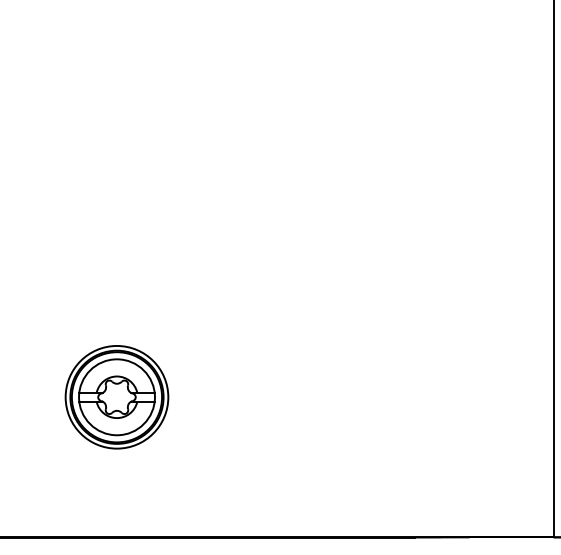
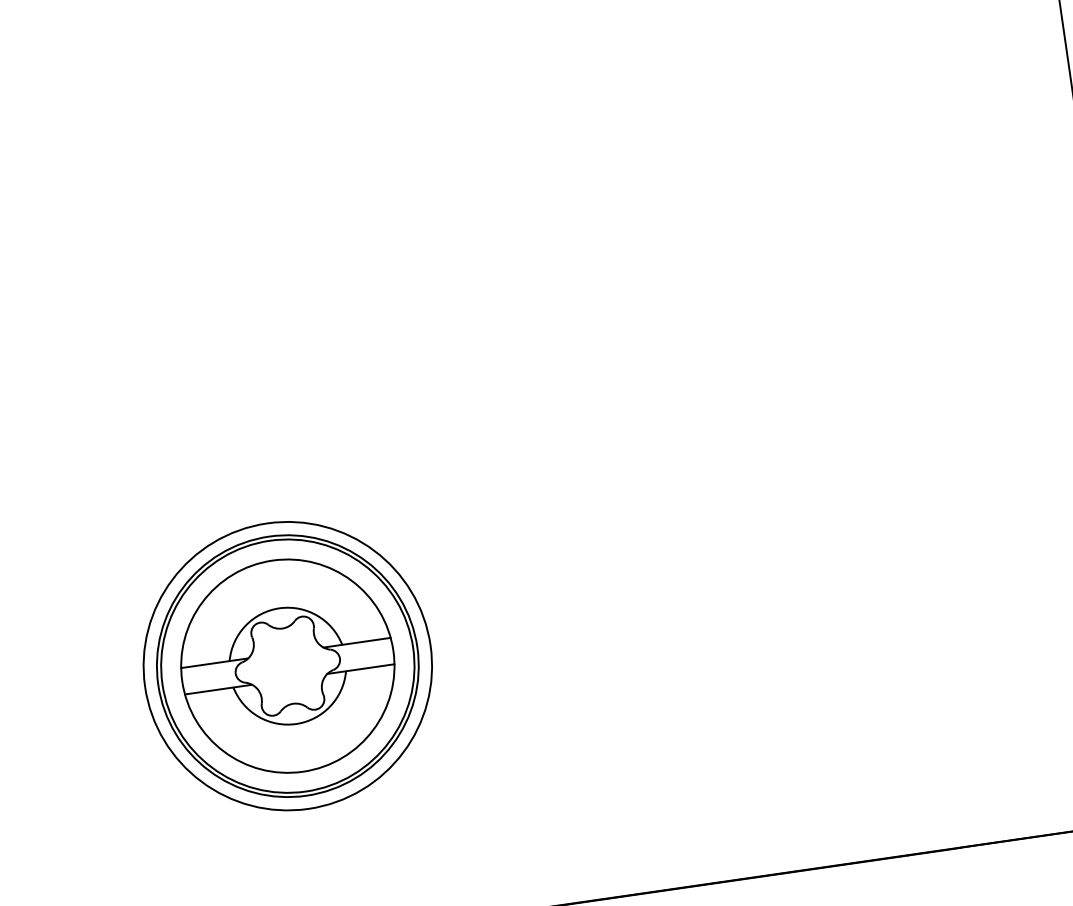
part: (116, 397) -> (286, 666), size x1.43

